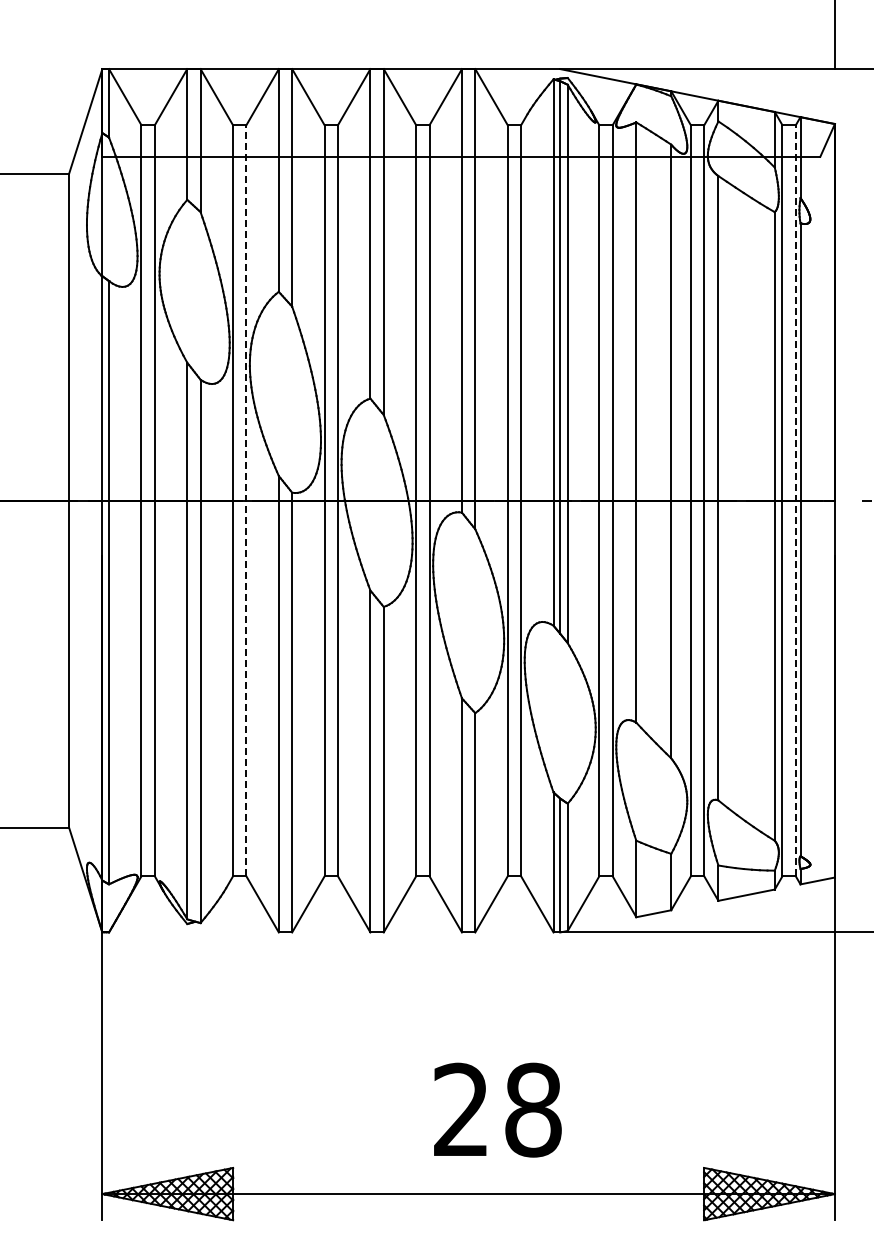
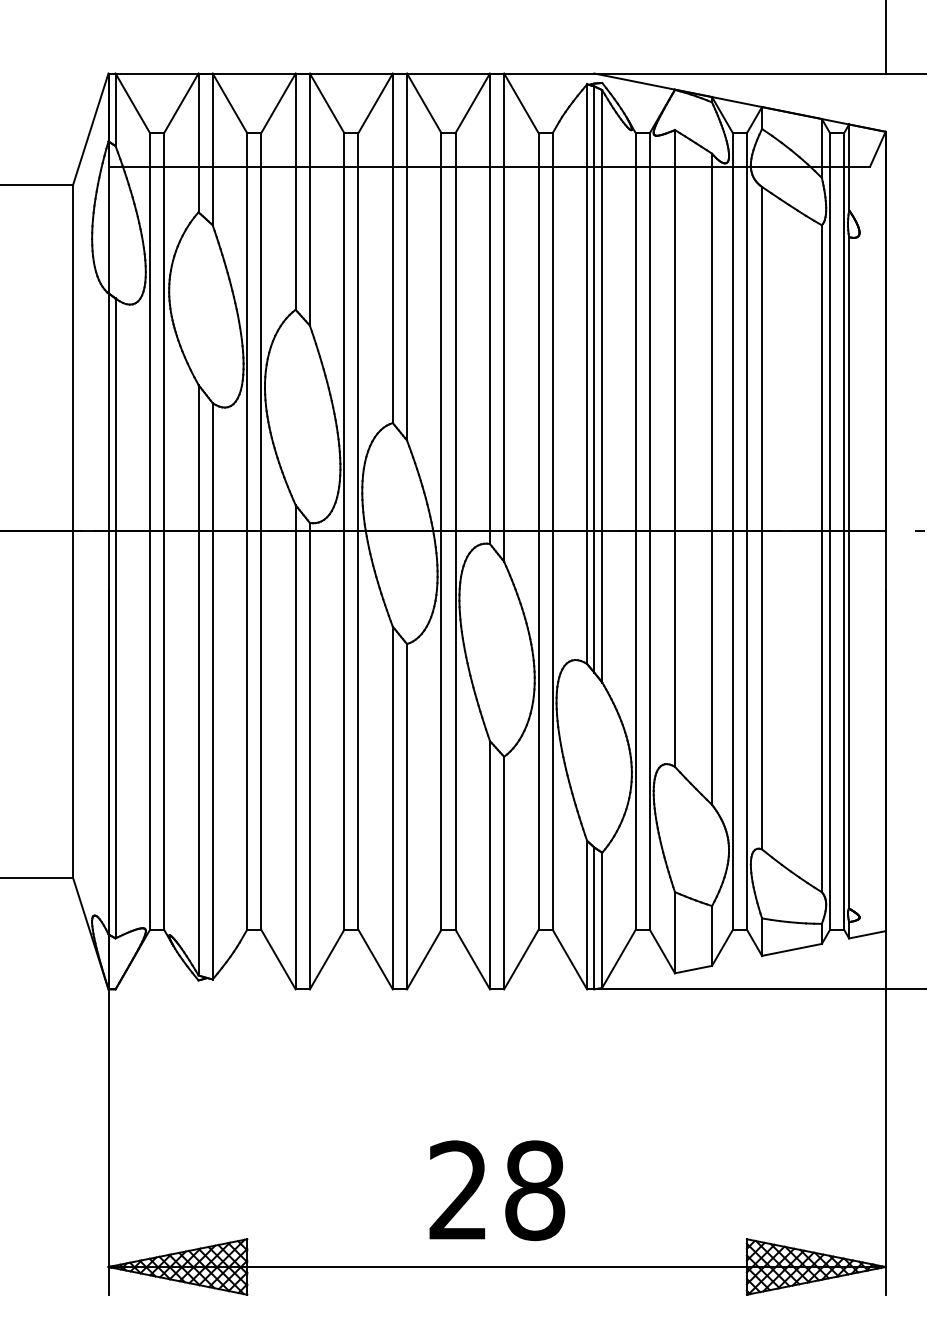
line: (246, 500) -> (261, 531), dashed -> solid
line: (795, 500) -> (843, 531), dashed -> solid
text: (497, 1109) -> (496, 1189), moved

